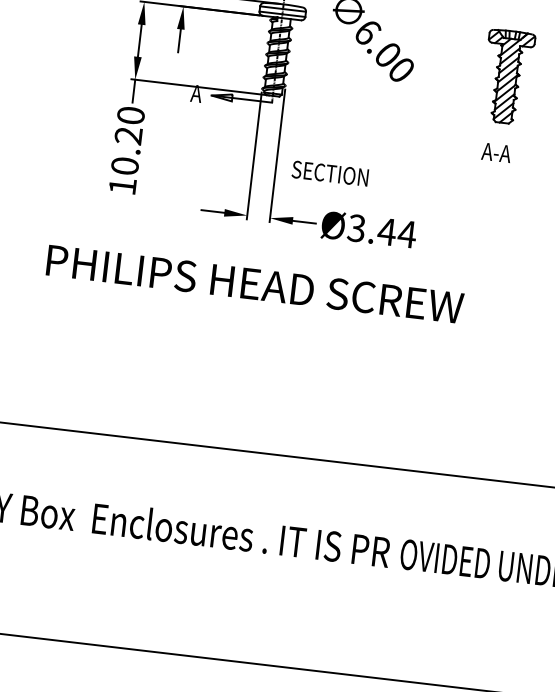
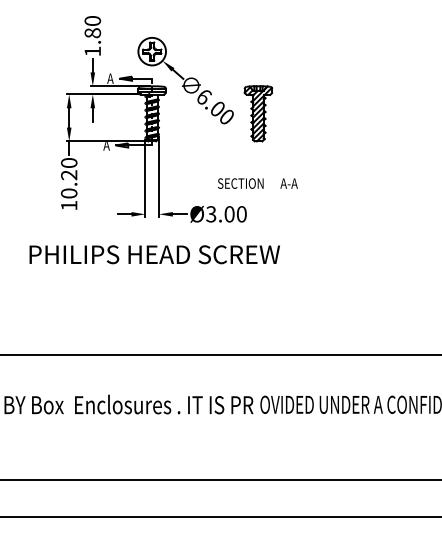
part: (507, 76) -> (258, 113), moved
text: (495, 152) -> (288, 183), moved
text: (329, 173) -> (240, 183), moved
text: (396, 233) -> (235, 214), Ø3.44 -> Ø3.00

